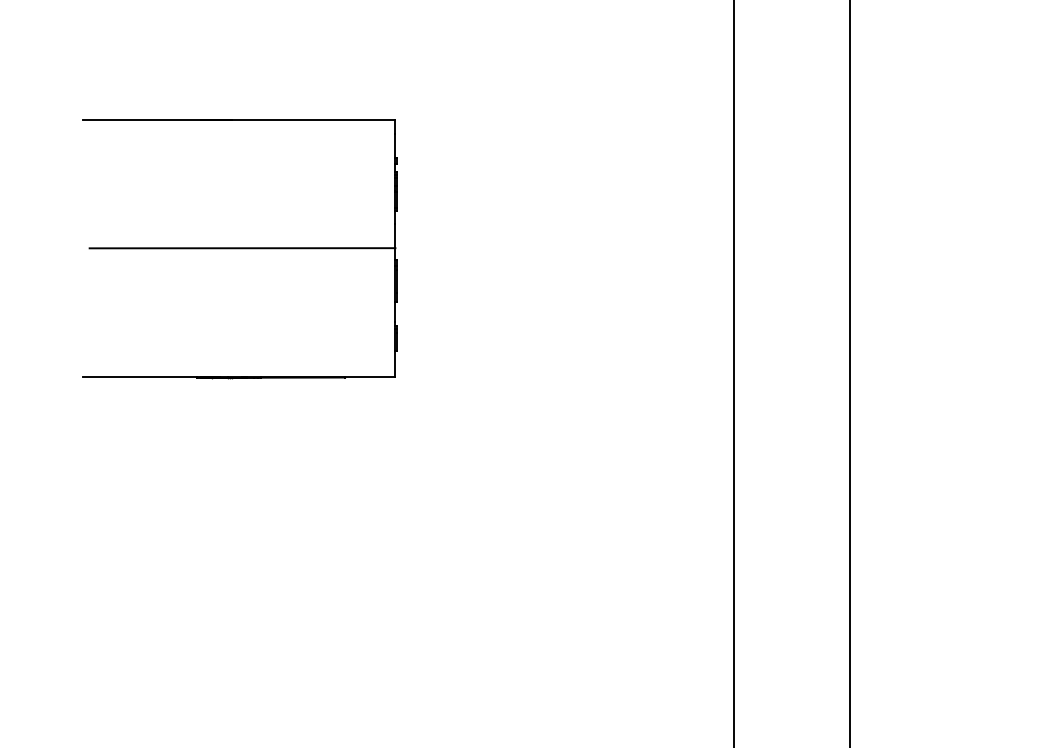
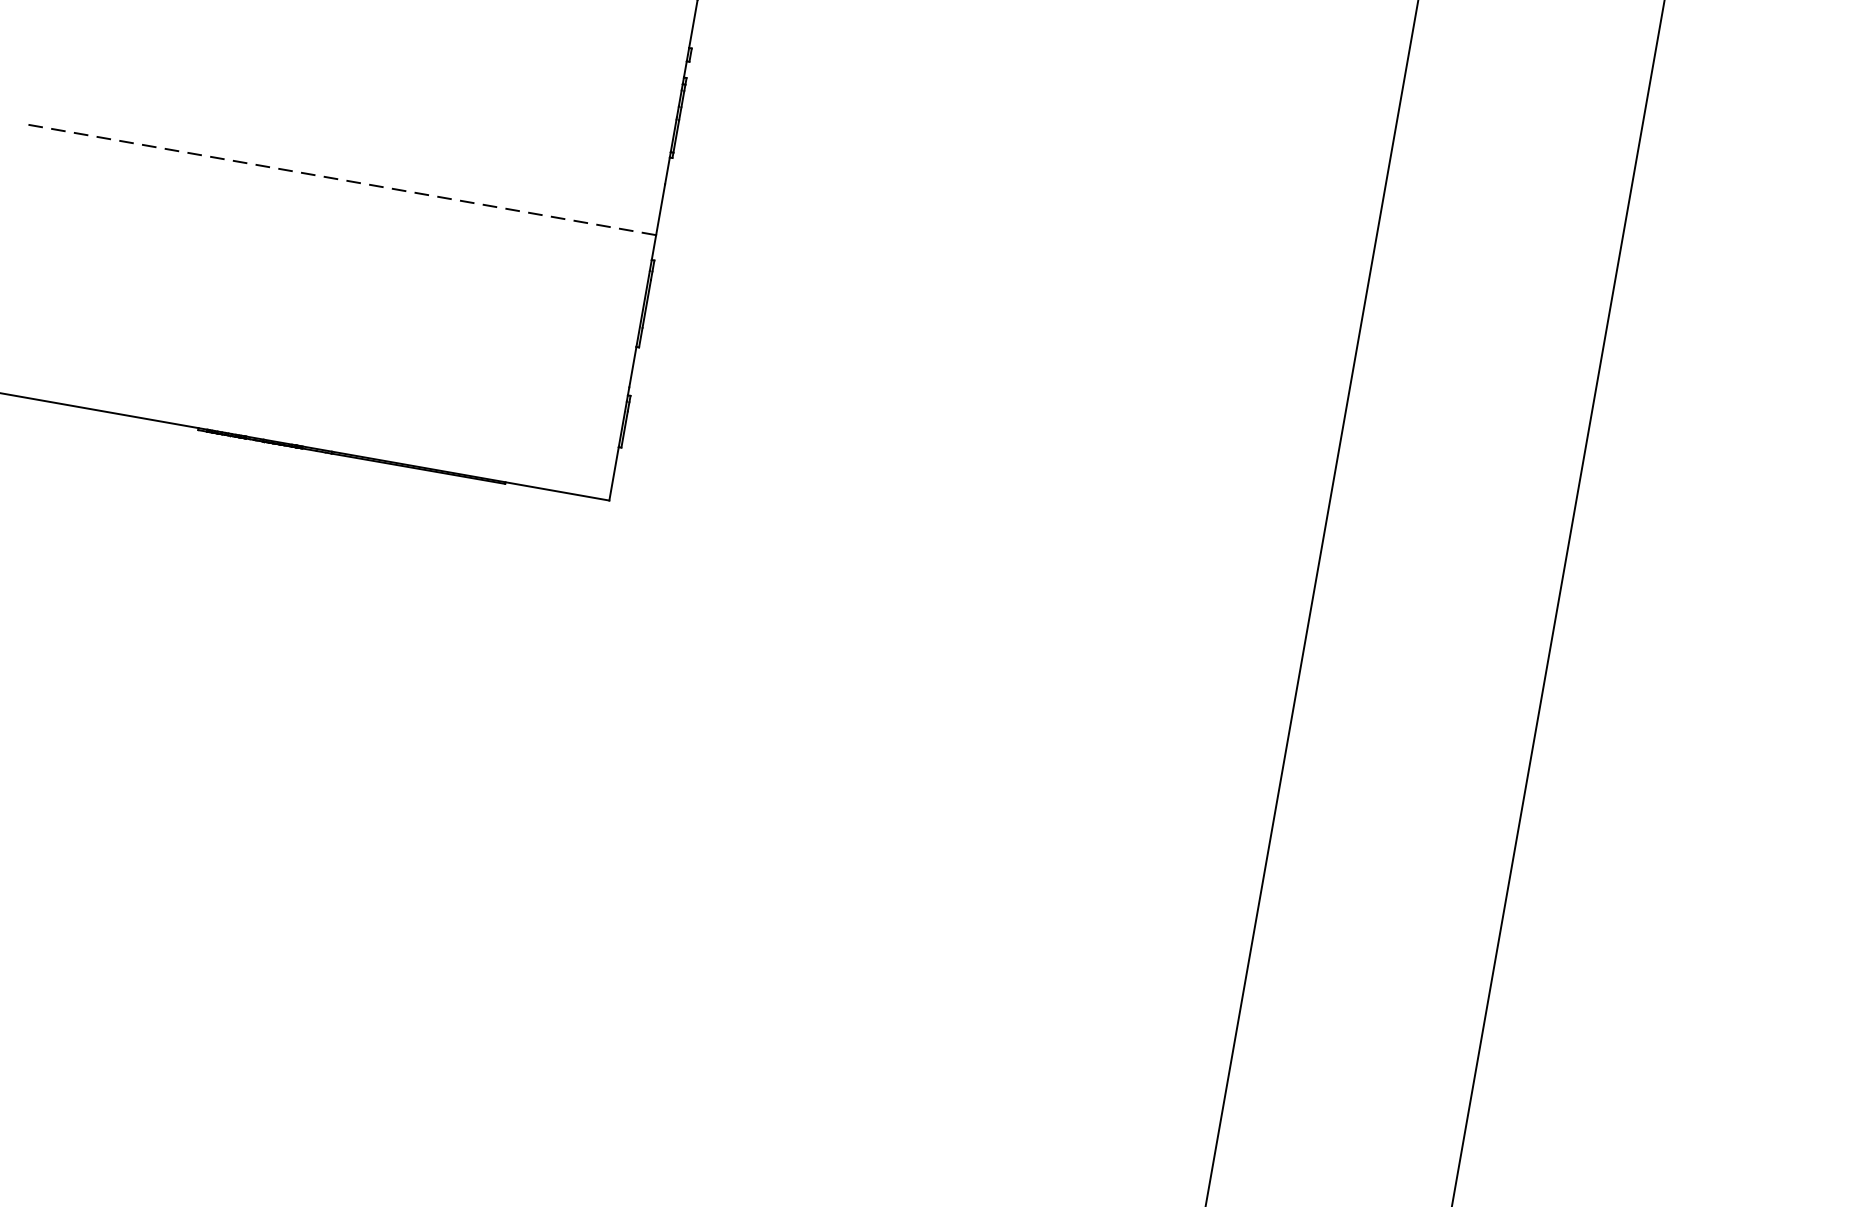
line: (242, 248) -> (340, 180), solid -> dashed

